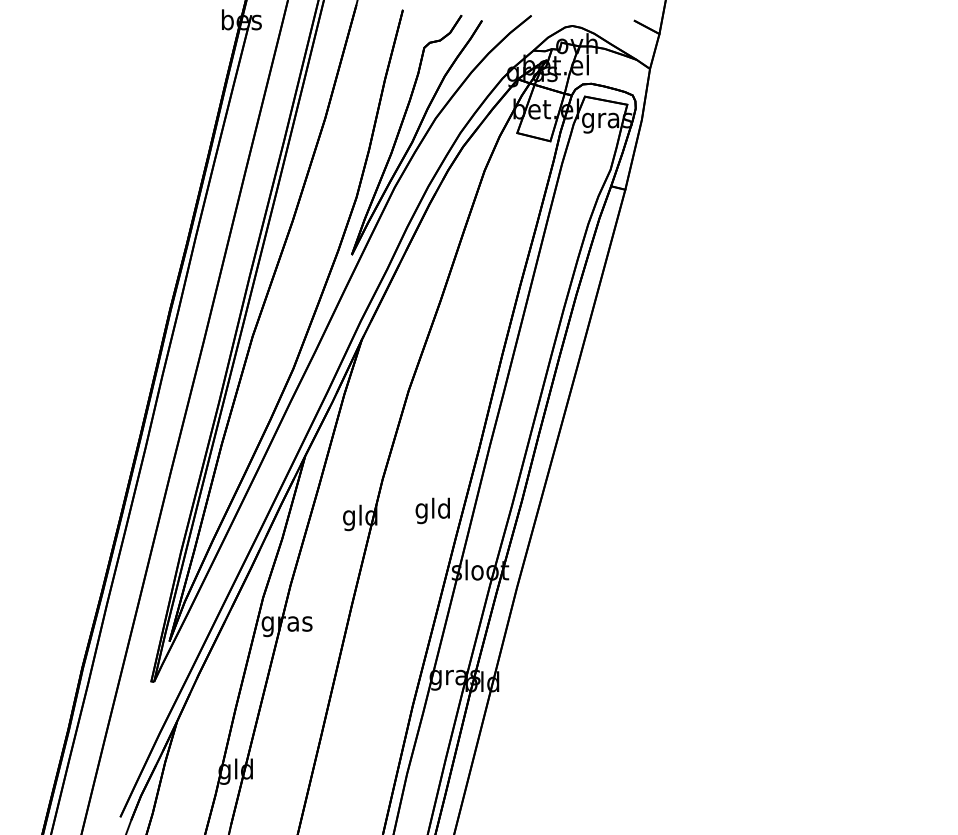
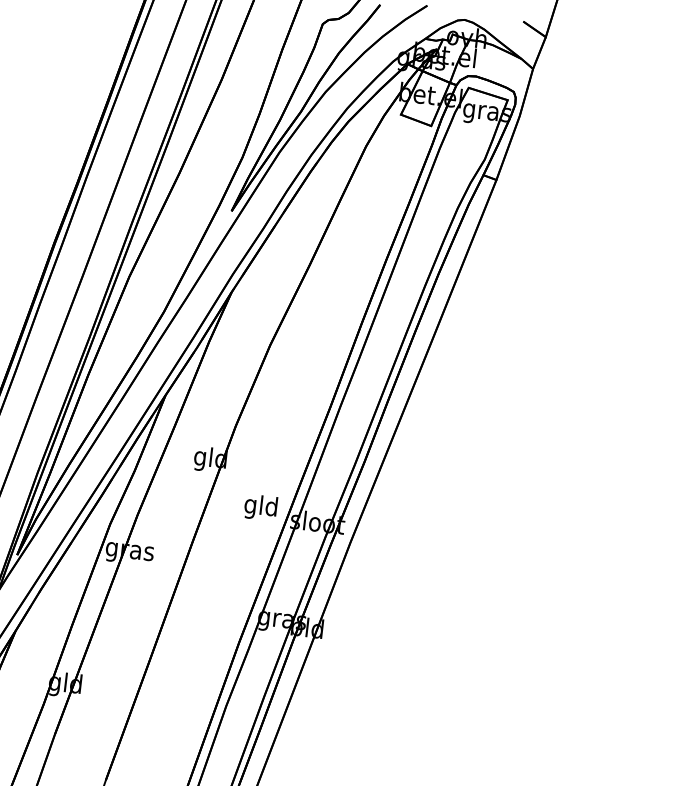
text: (432, 510) -> (260, 507), moved

